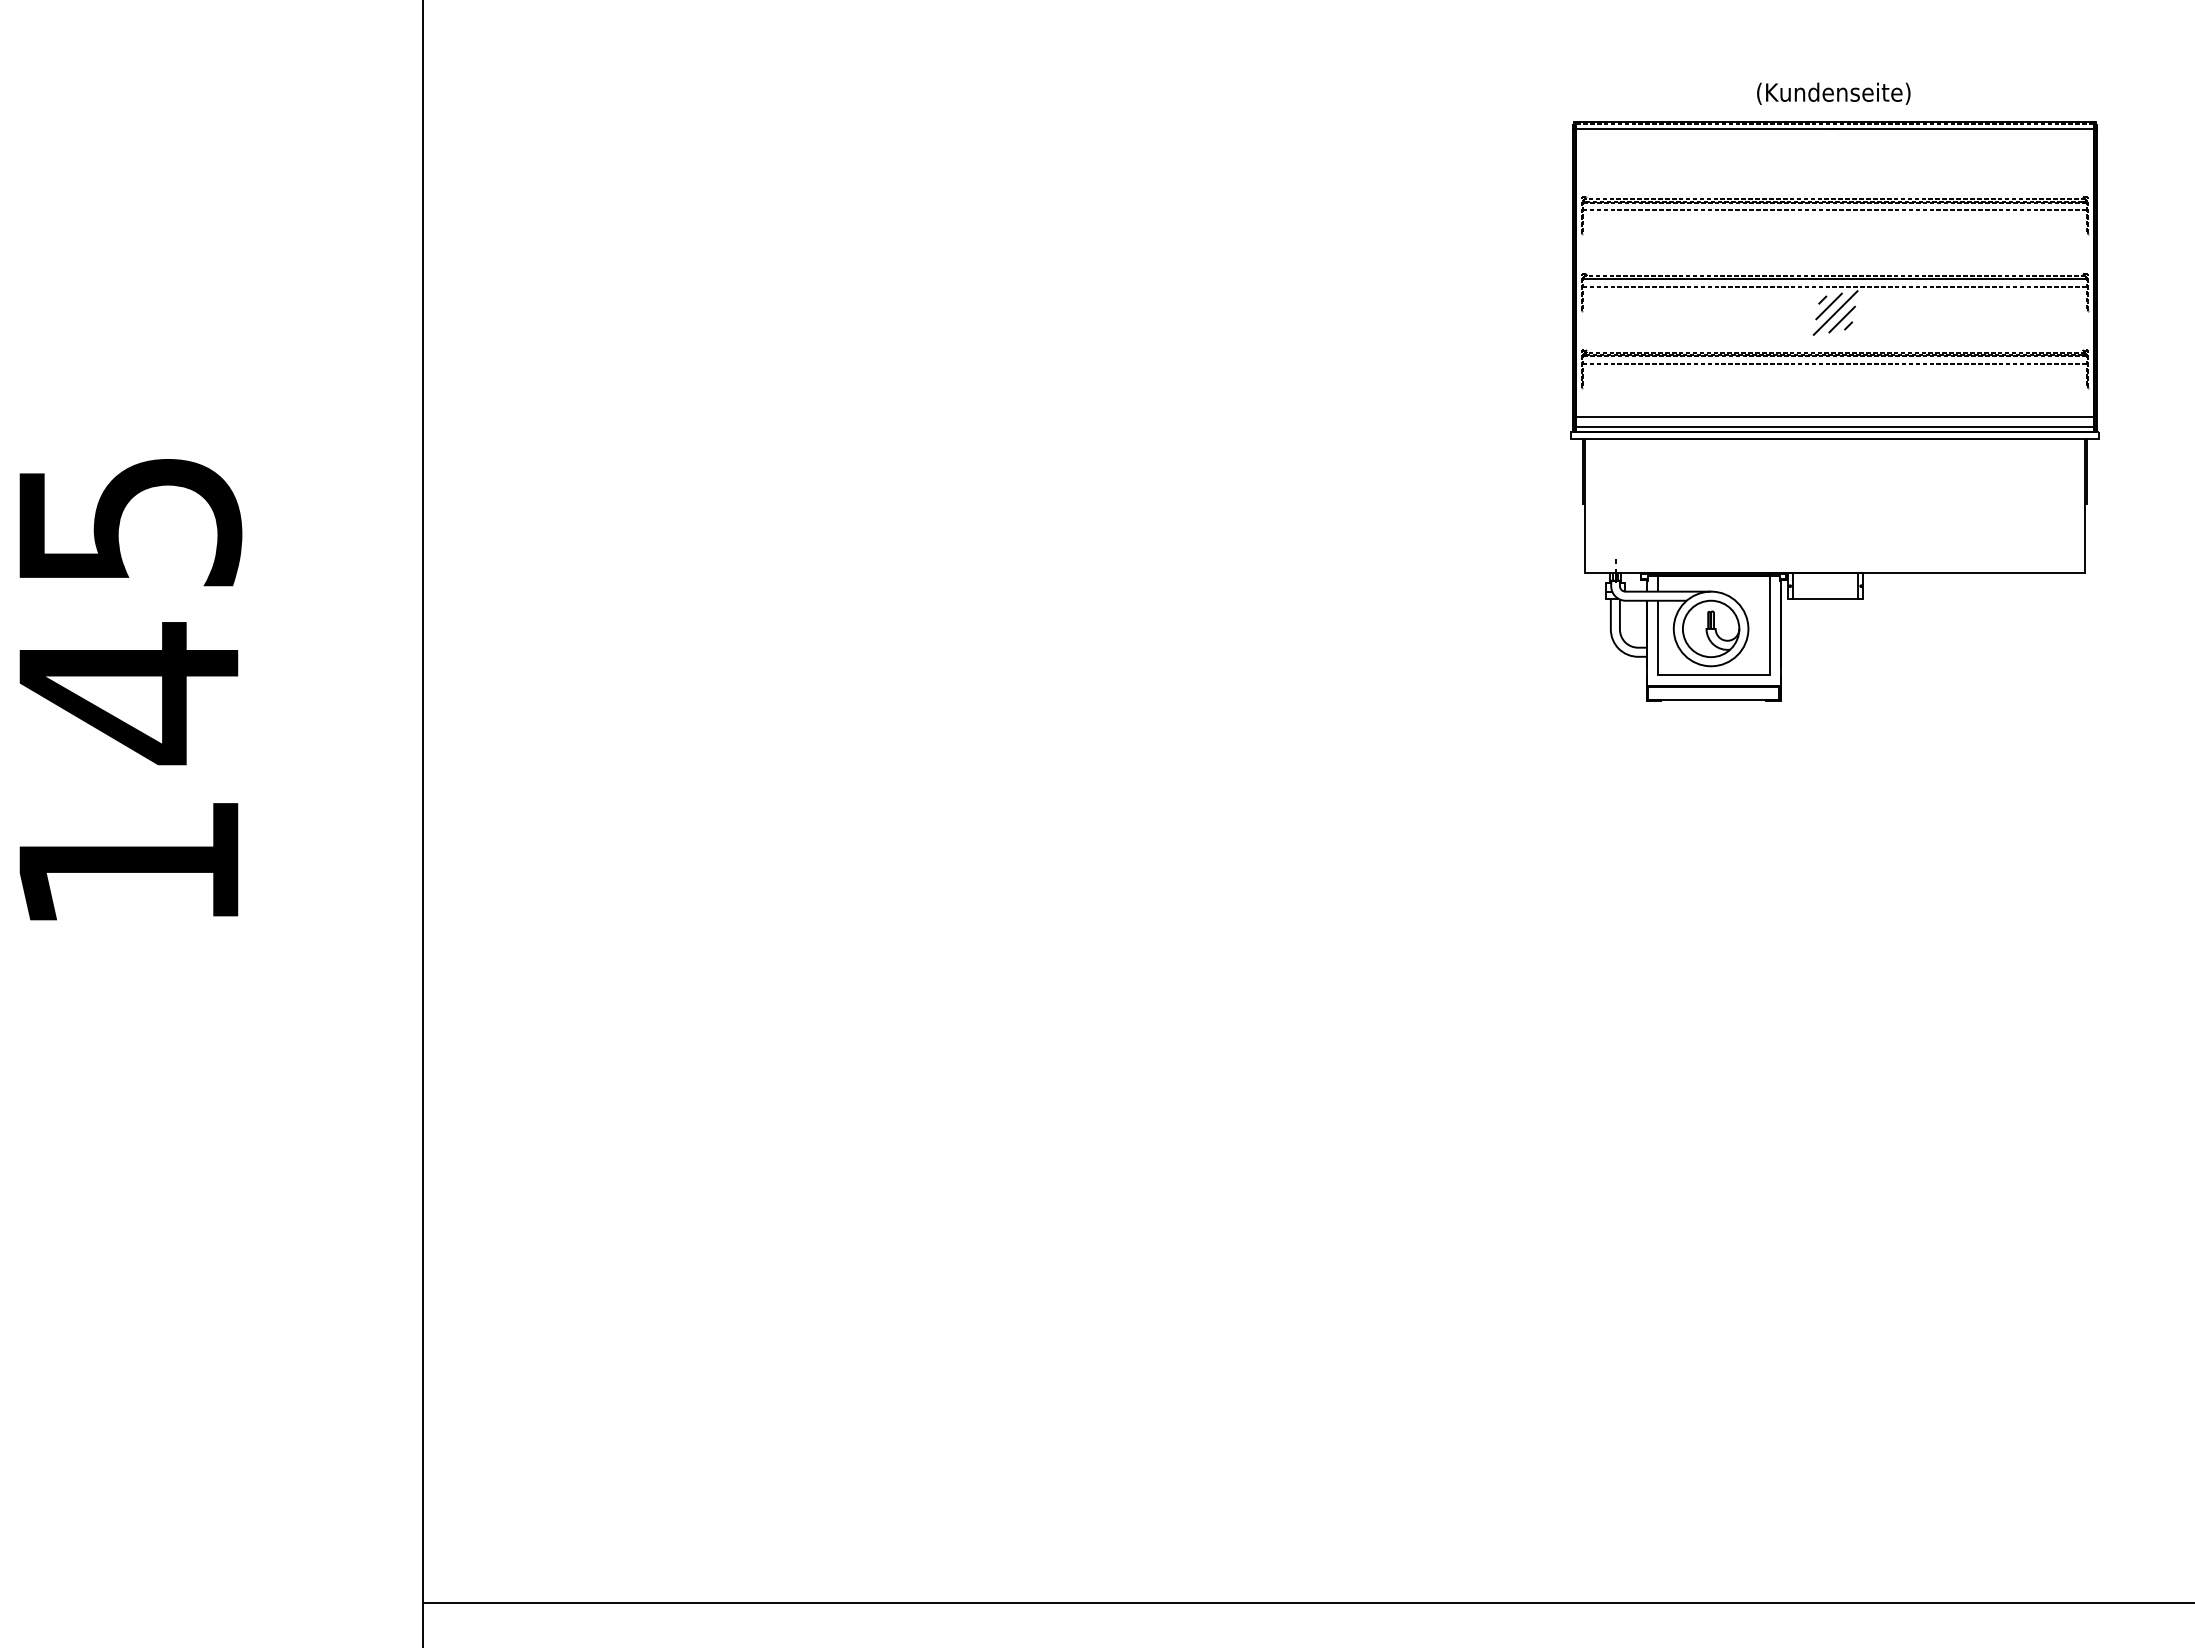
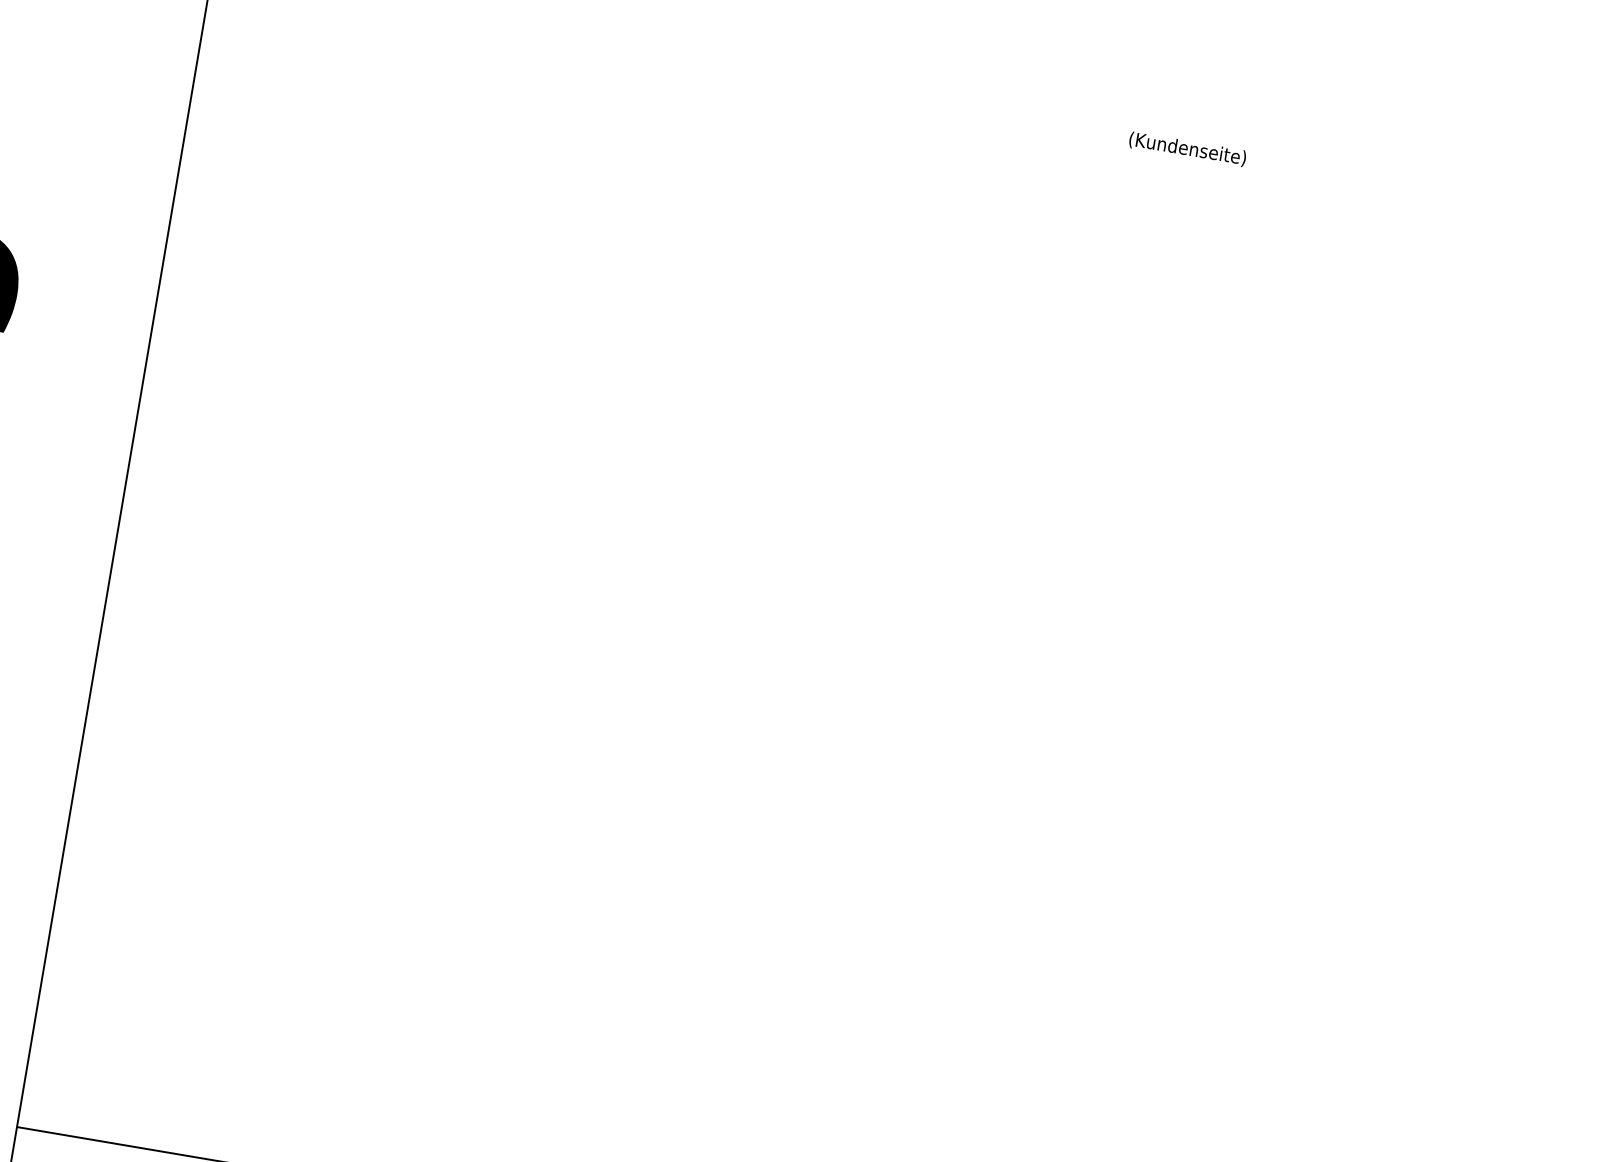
text: (1833, 93) -> (1187, 149), moved
part: (1834, 411) -> (1239, 405), removed

